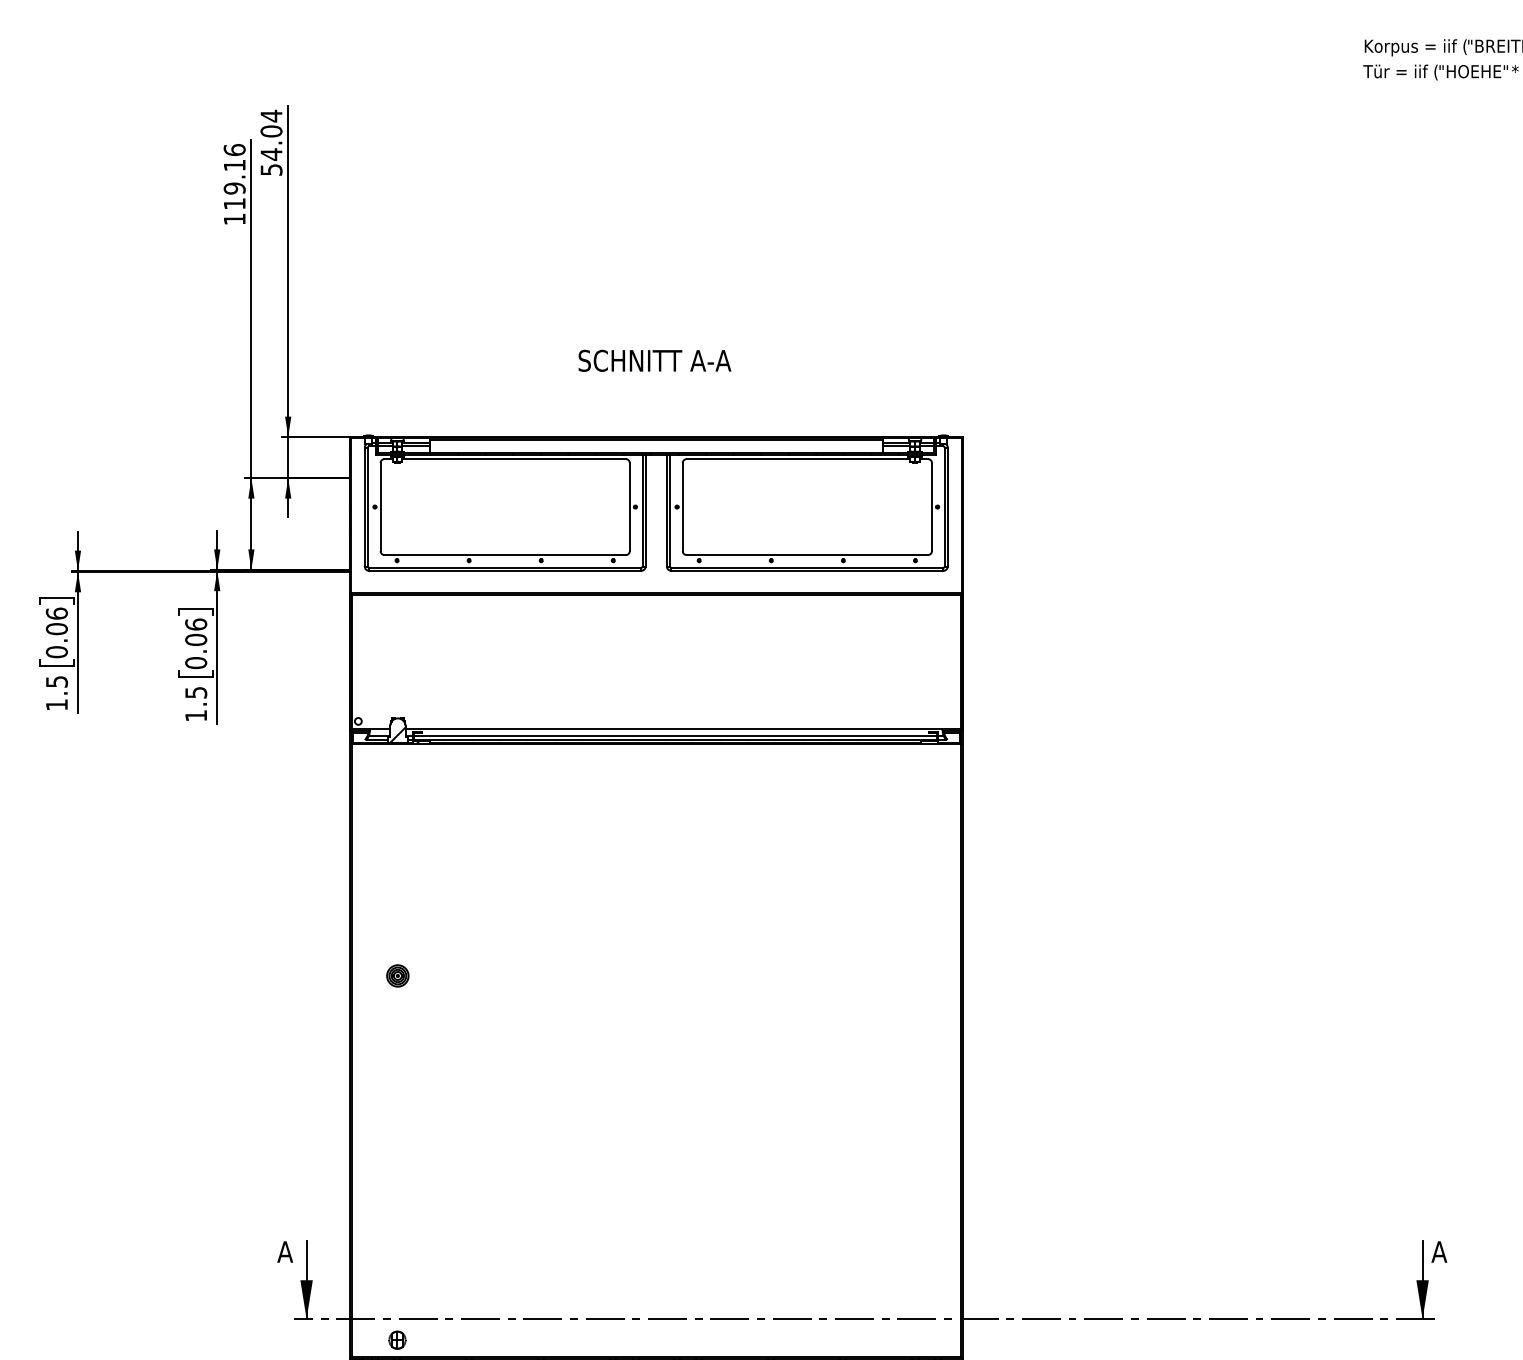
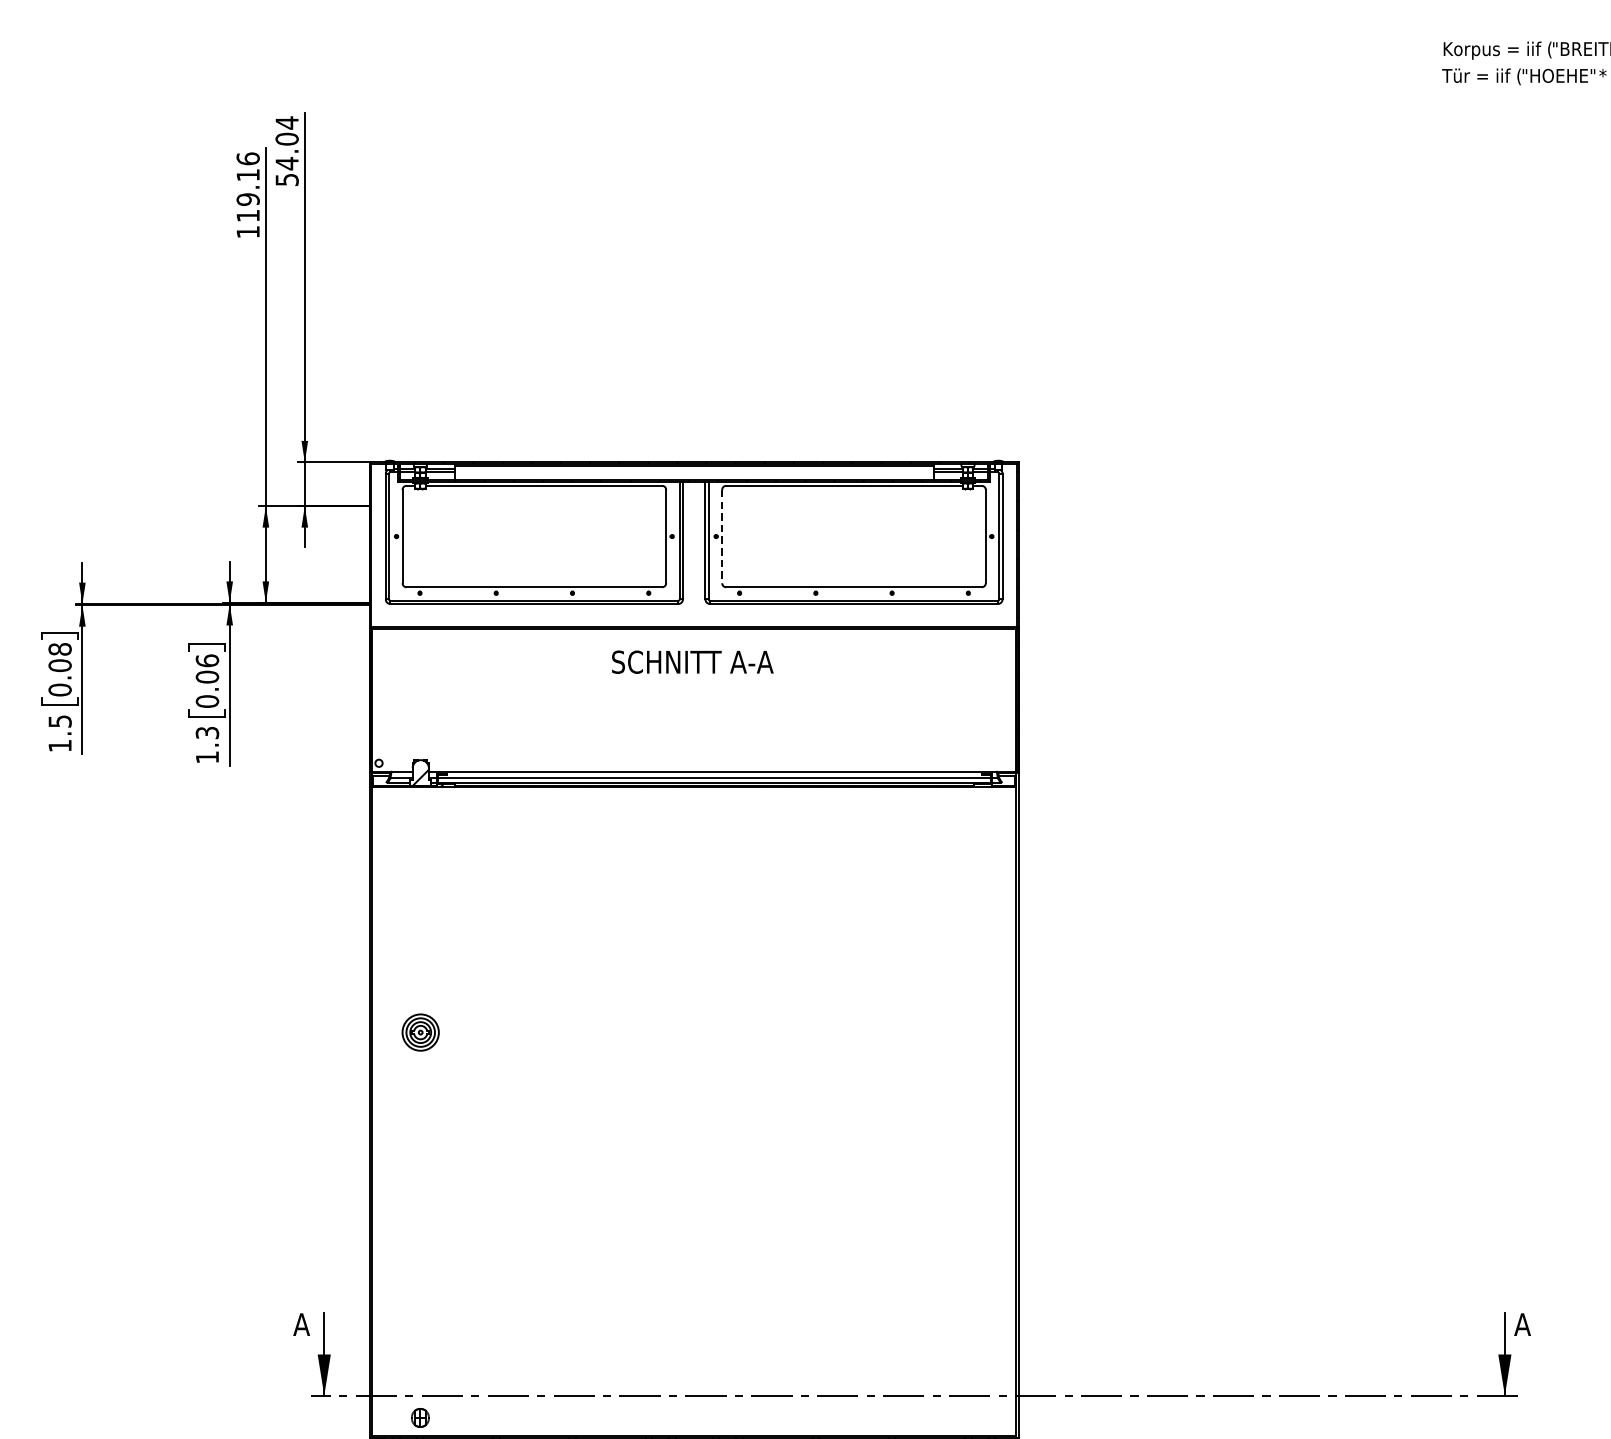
text: (654, 360) -> (692, 661), moved
line: (682, 507) -> (721, 537), solid -> dashed
text: (56, 613) -> (59, 649), 0.06 -> 0.08
text: (195, 692) -> (206, 732), 1.5 -> 1.3
part: (397, 975) -> (420, 1032), size x1.6

